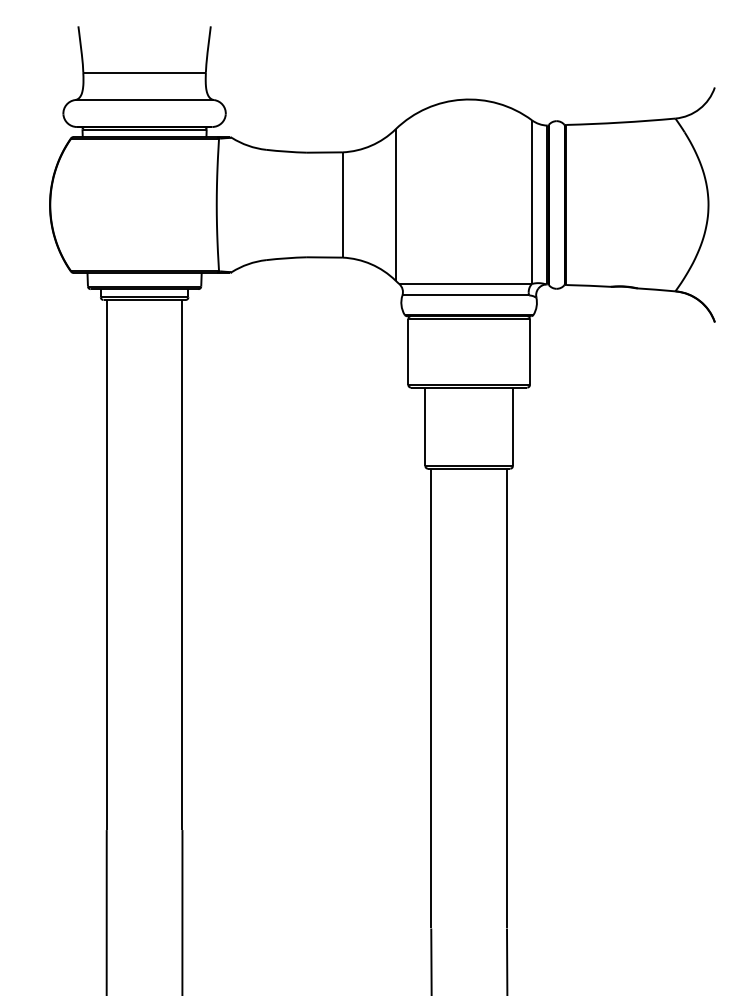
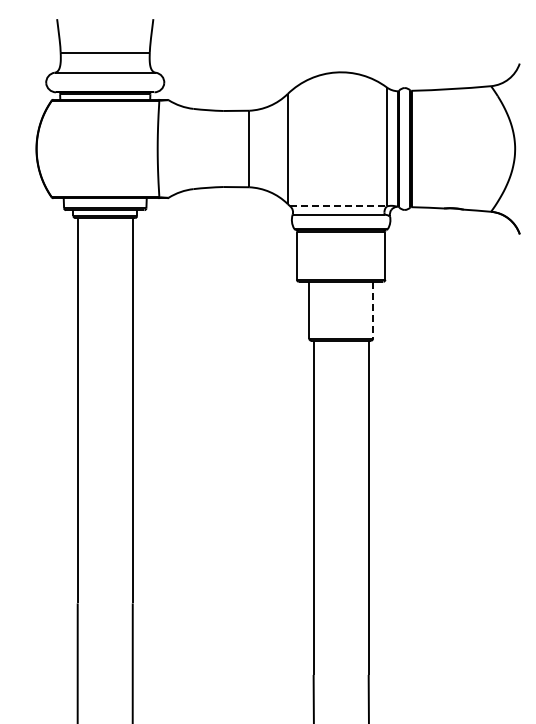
line: (466, 284) -> (339, 206), solid -> dashed
line: (513, 427) -> (373, 310), solid -> dashed

